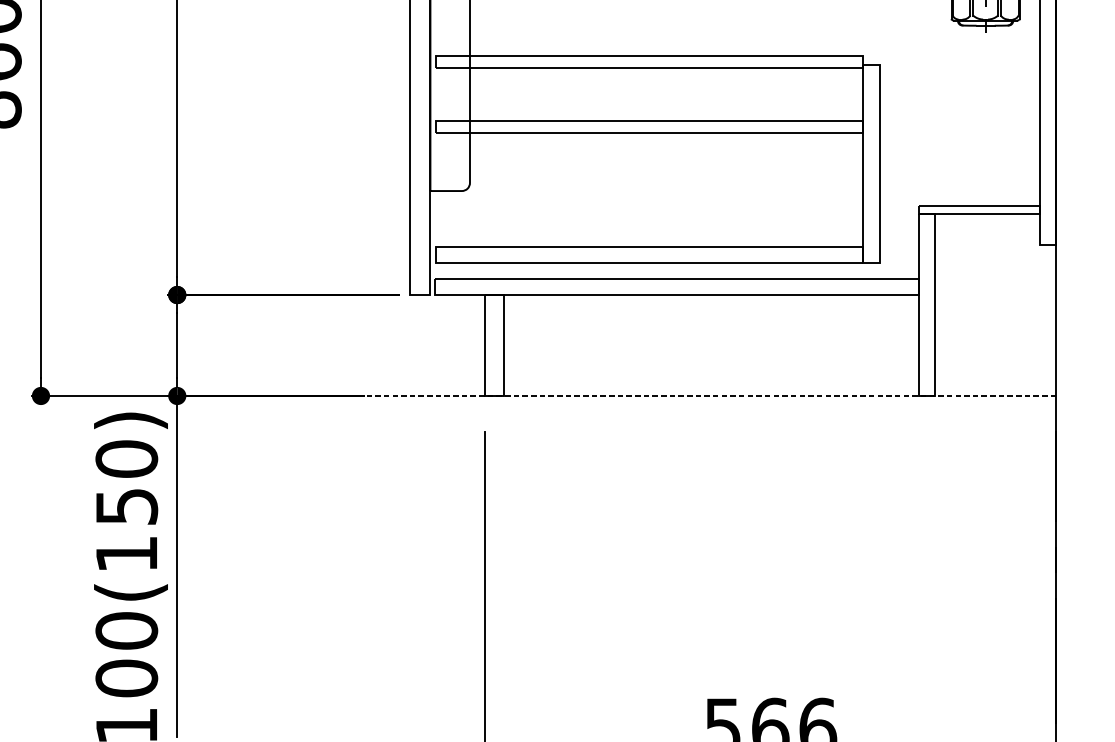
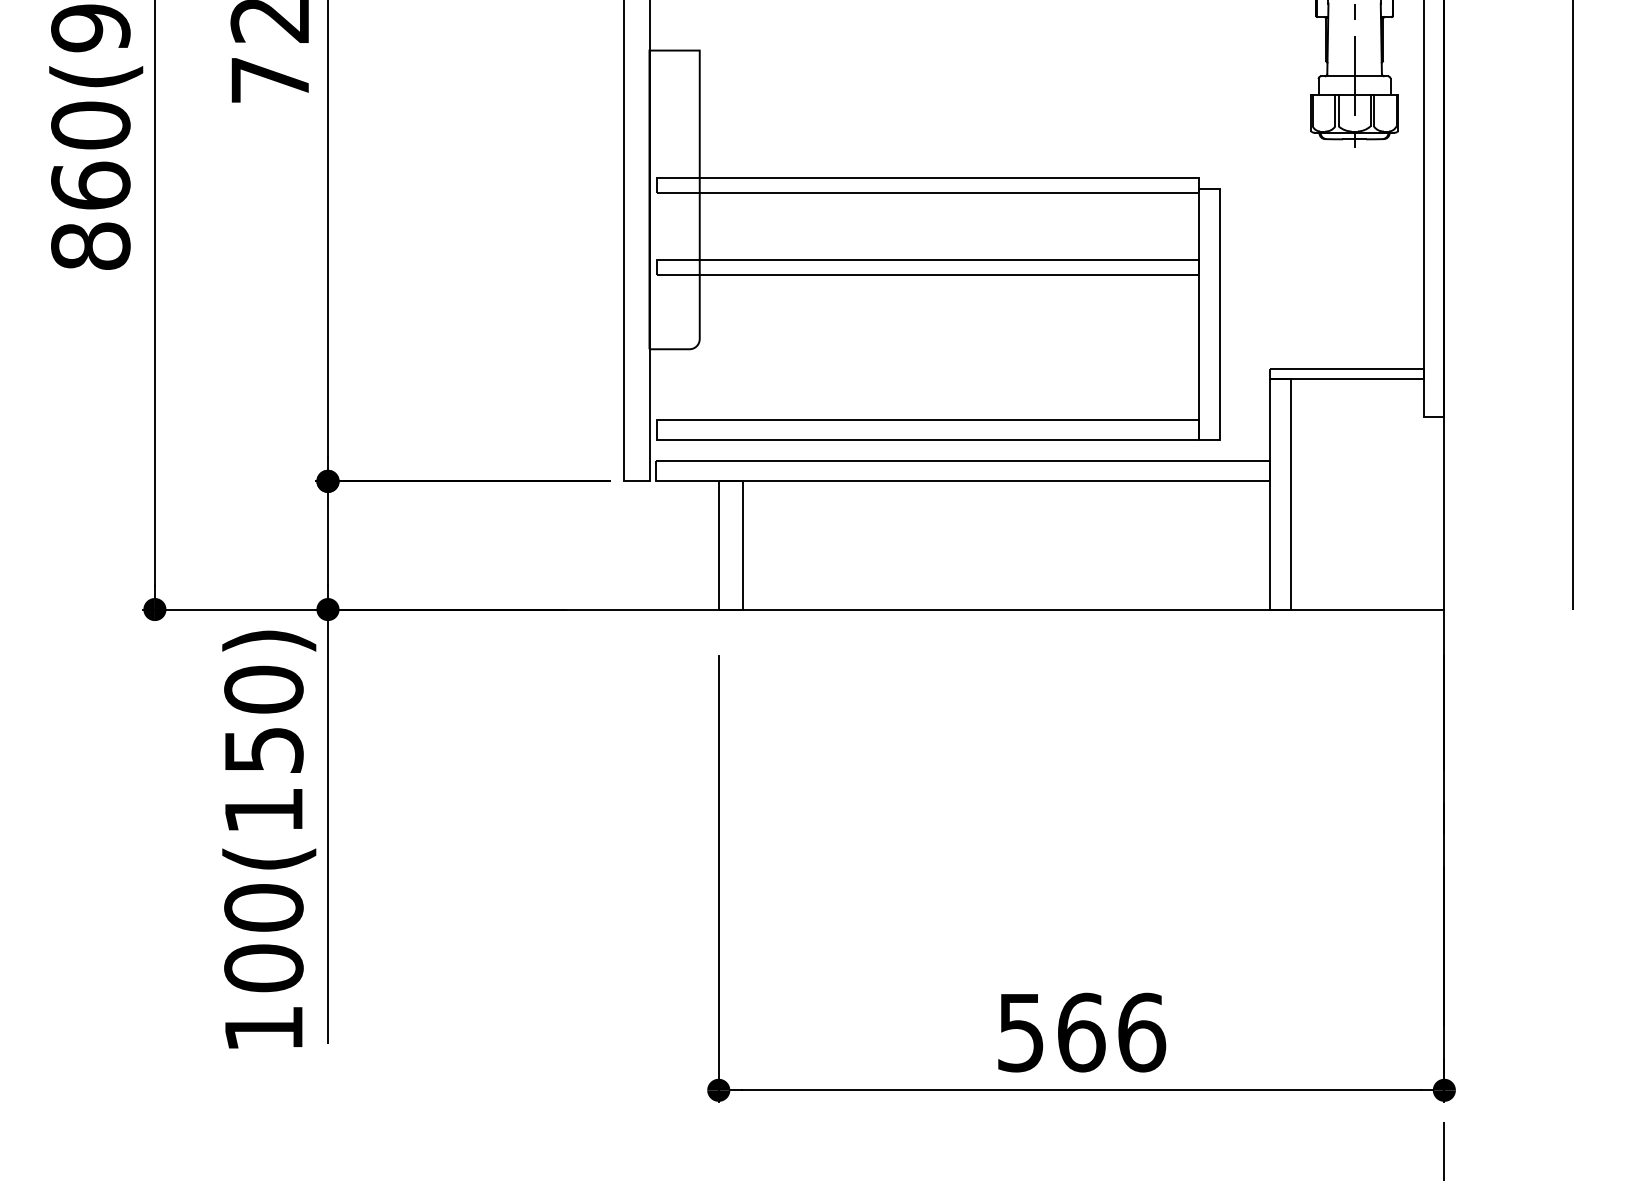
line: (667, 395) -> (950, 609), dashed -> solid

